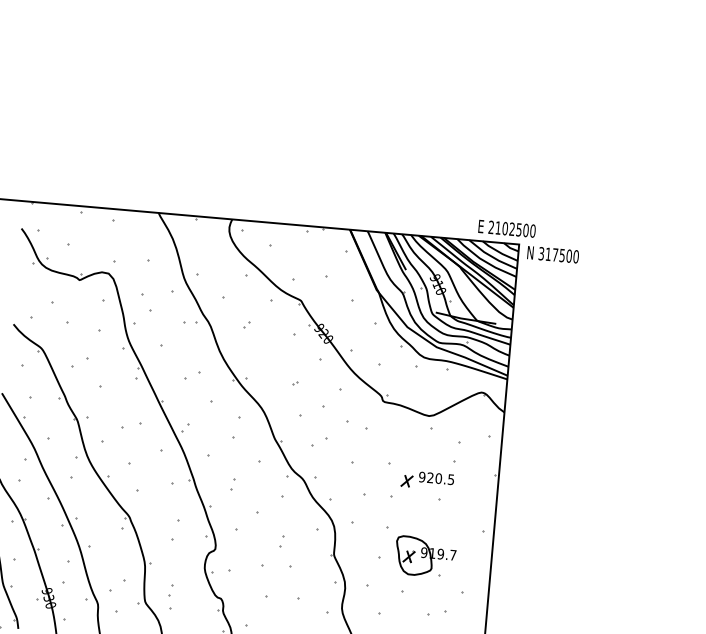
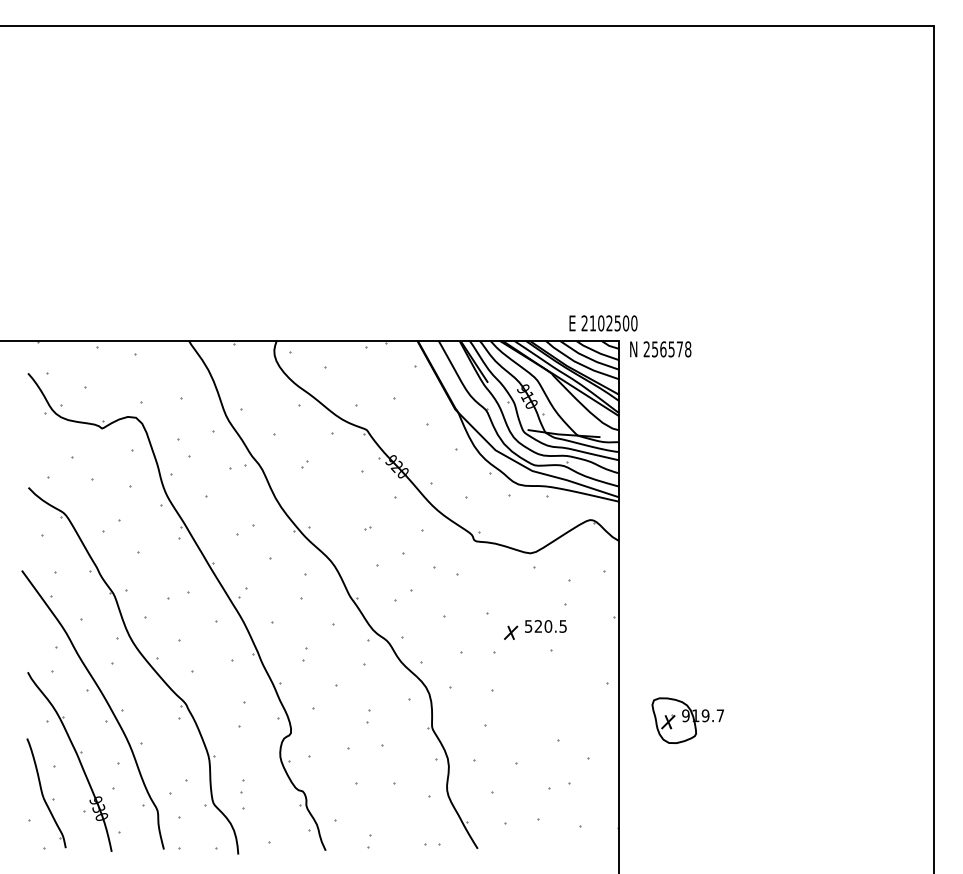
text: (558, 255) -> (667, 349), 317500 -> 256578
text: (422, 477) -> (528, 626), 920.5 -> 520.5
part: (425, 556) -> (687, 720), moved

